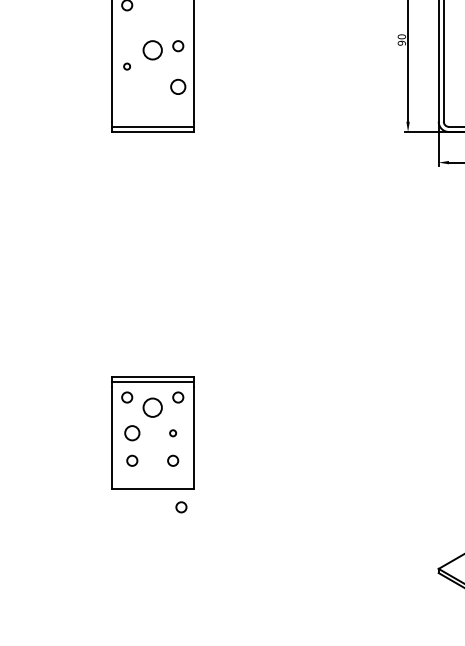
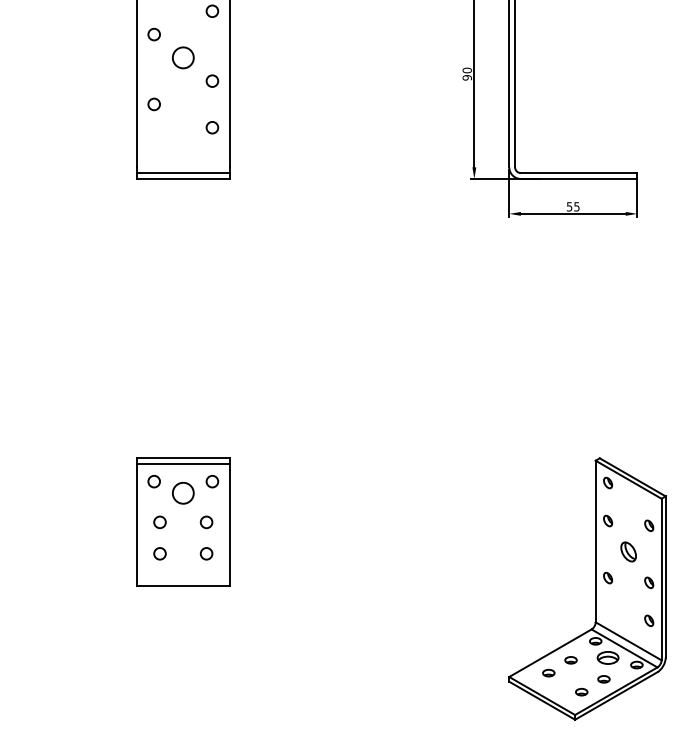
circle: (152, 49) -> (183, 57), moved
circle: (126, 66) -> (153, 104), size x1.67
circle: (178, 86) -> (212, 127), size x0.71
circle: (131, 433) -> (159, 522), size x0.71
circle: (173, 433) -> (206, 522), size x1.67
circle: (180, 507) -> (215, 606), removed

